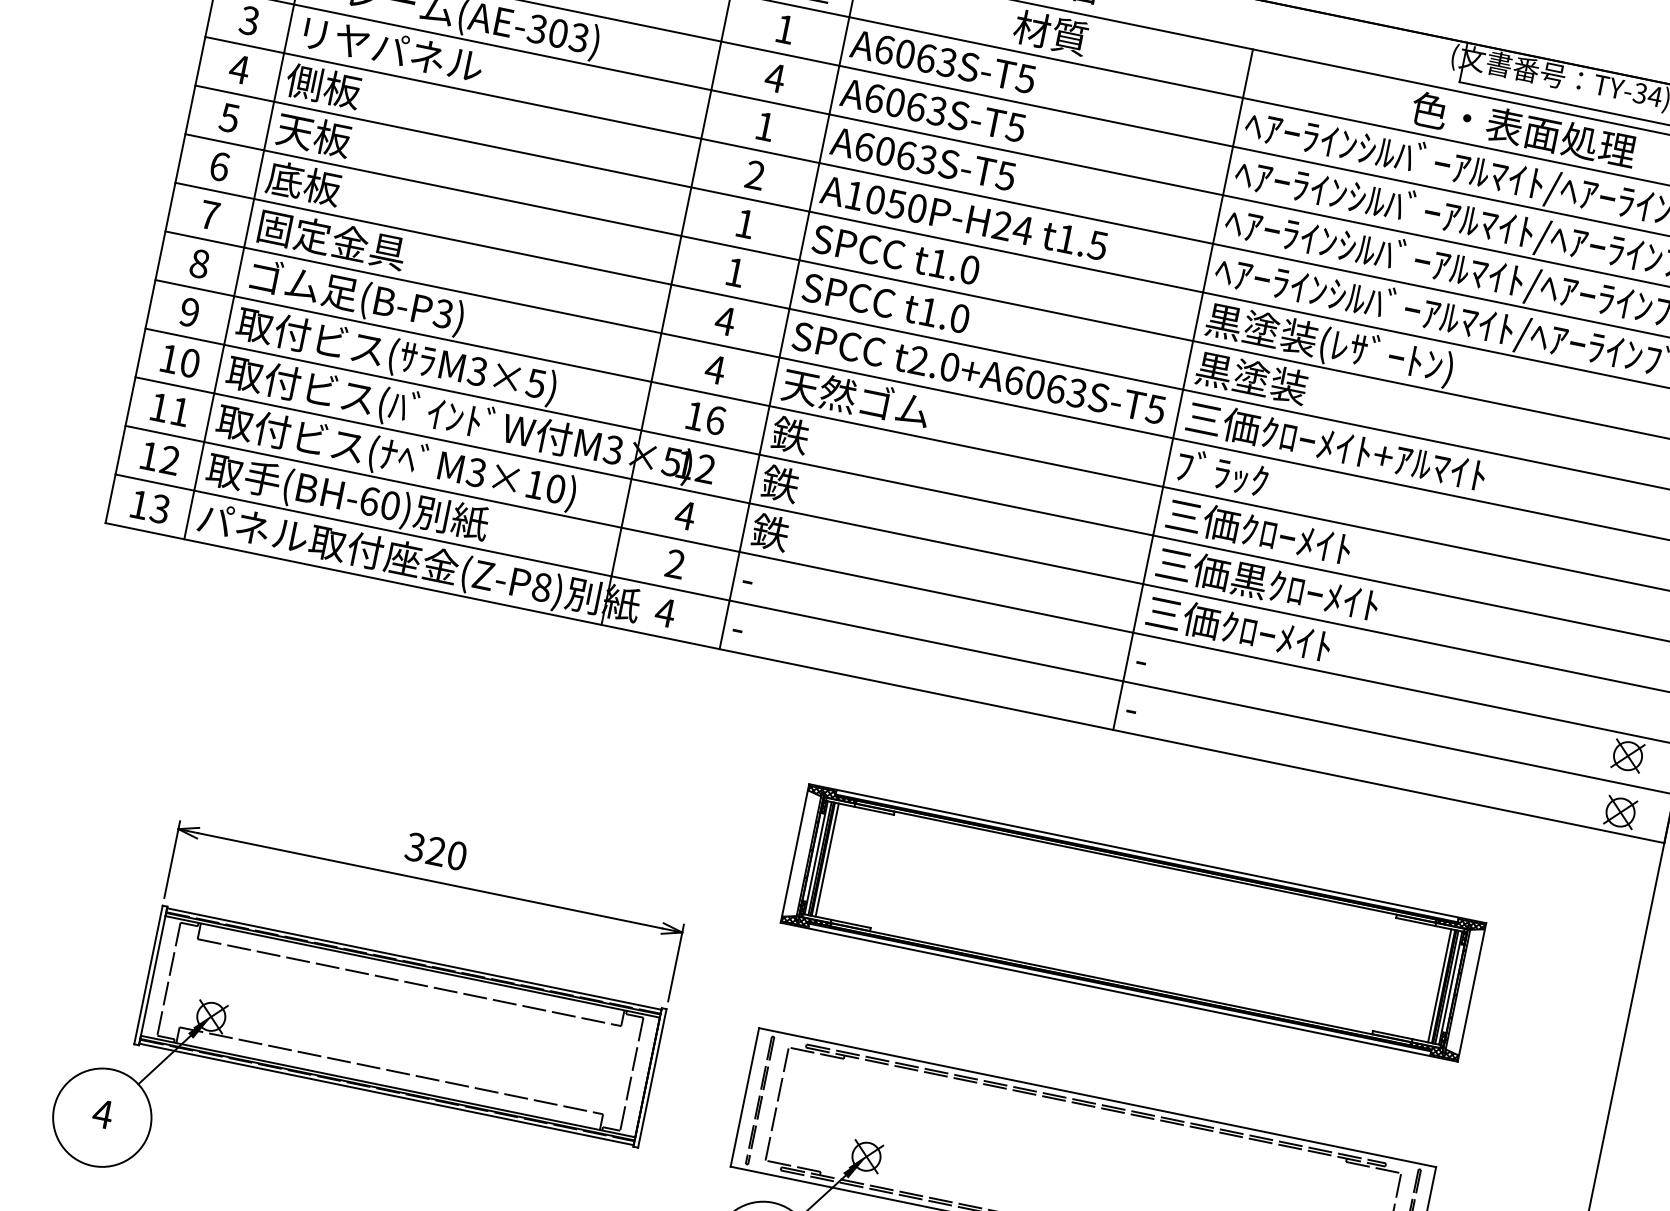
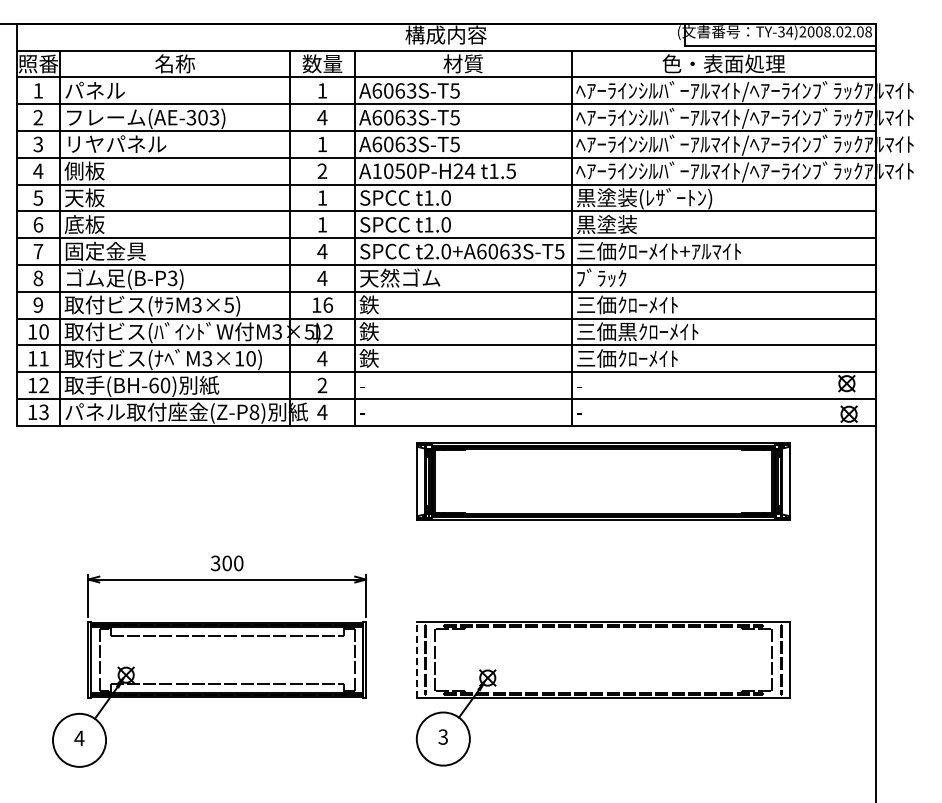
text: (434, 851) -> (226, 563), 320 -> 300
part: (1133, 922) -> (603, 481), moved
line: (745, 1096) -> (417, 659), solid -> dashed

